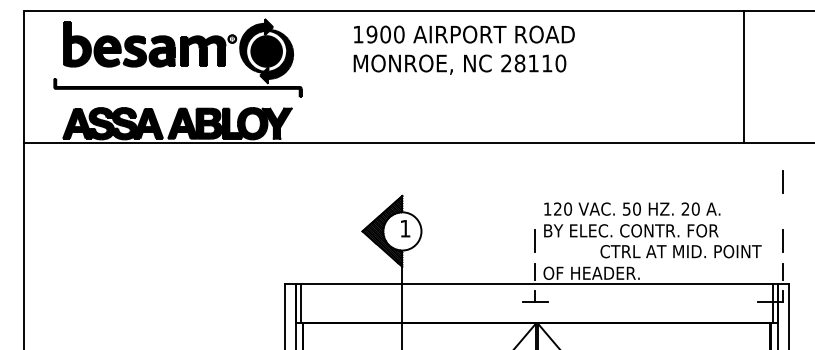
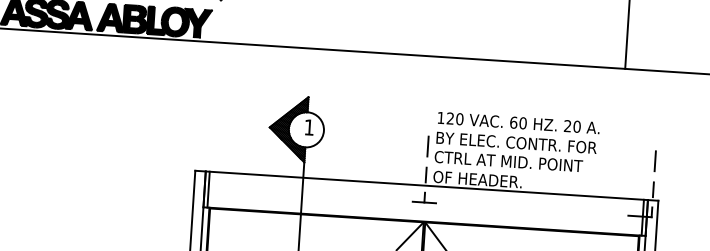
line: (782, 181) -> (658, 106), removed
text: (626, 208) -> (513, 122), 50 -> 60
text: (680, 251) -> (508, 161), moved

